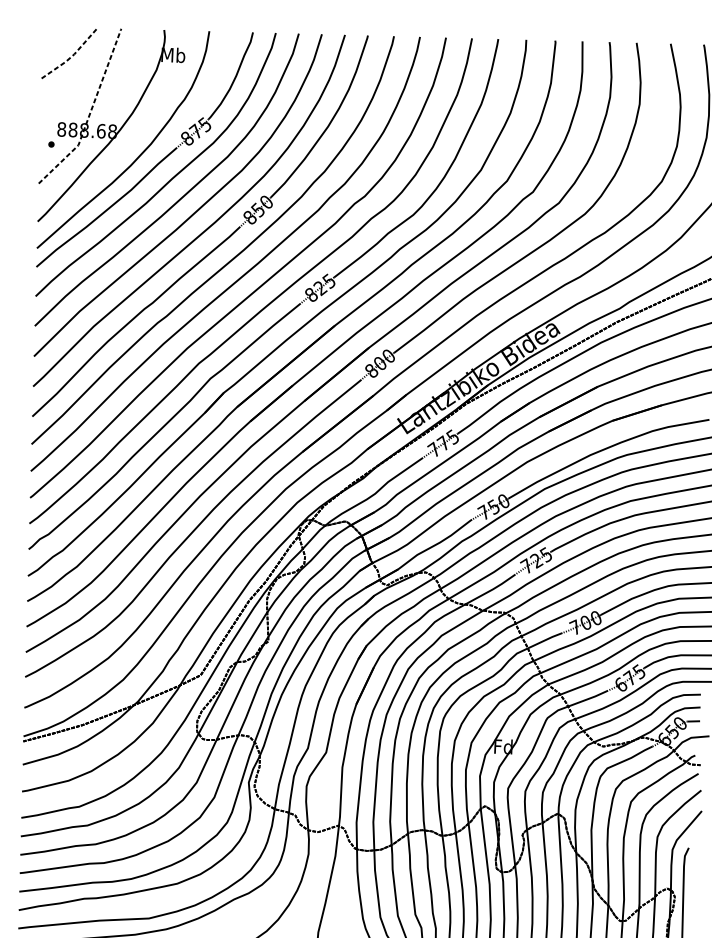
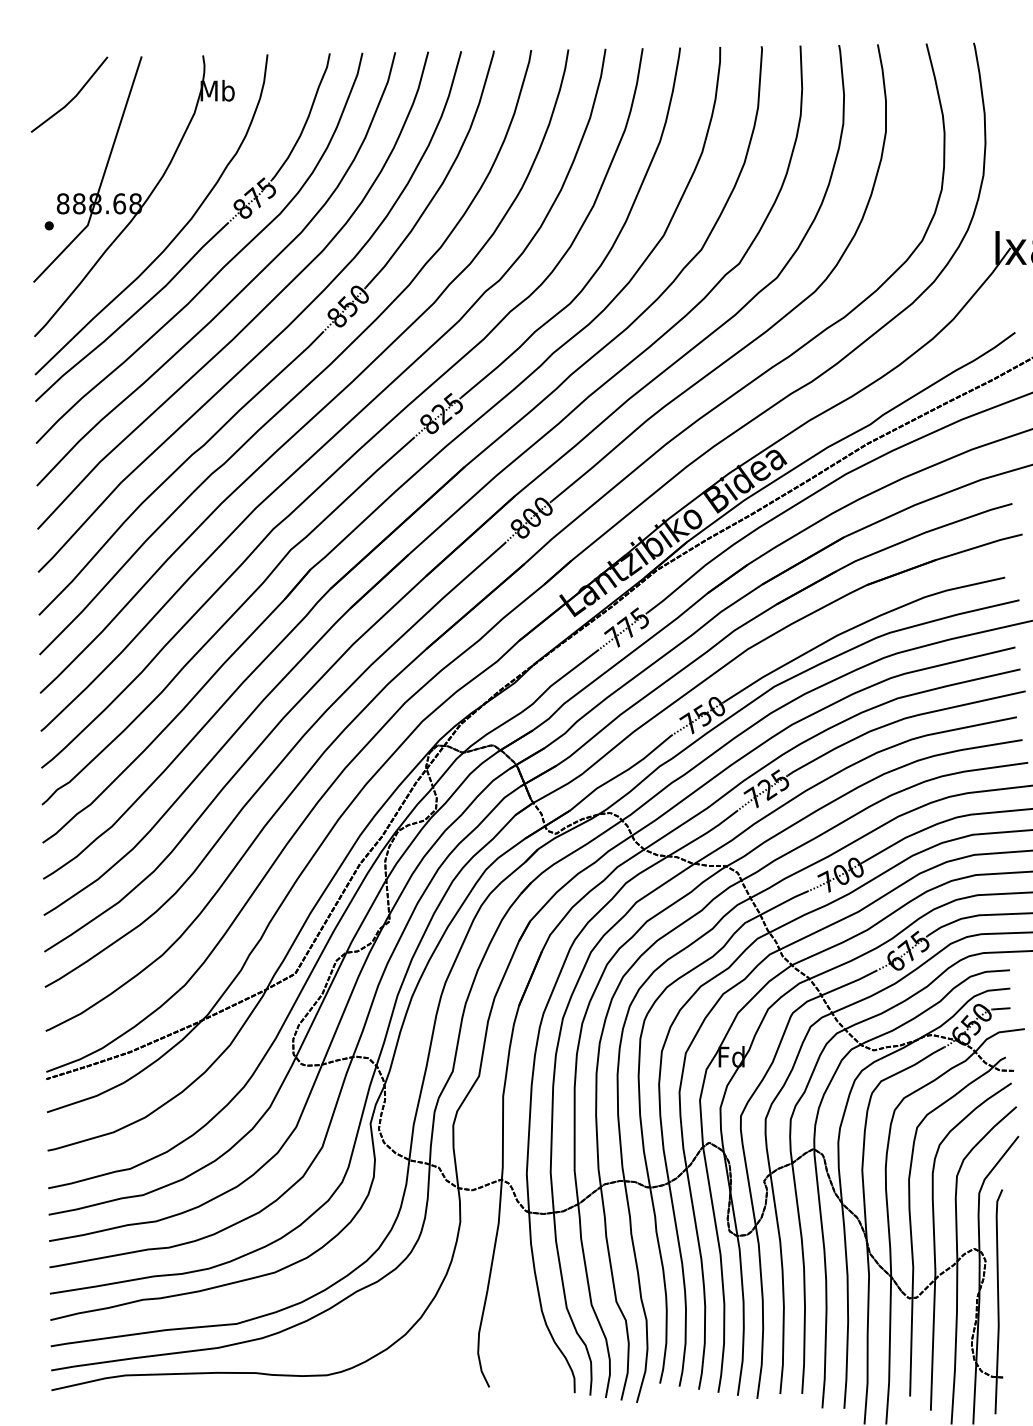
line: (72, 56) -> (73, 98), dashed -> solid
line: (90, 112) -> (103, 177), dashed -> solid

